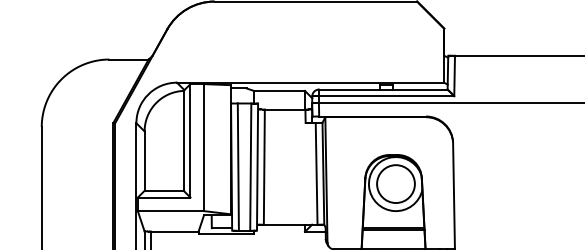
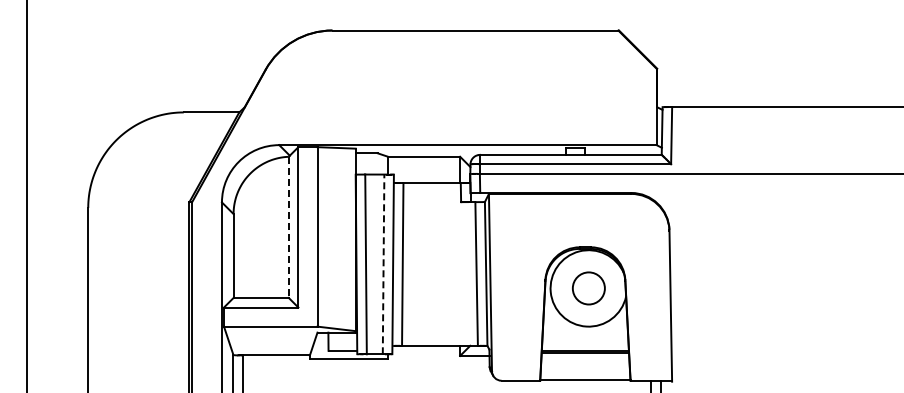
line: (183, 140) -> (288, 227), solid -> dashed
line: (250, 167) -> (383, 264), solid -> dashed
circle: (395, 184) -> (588, 288), size x0.6

